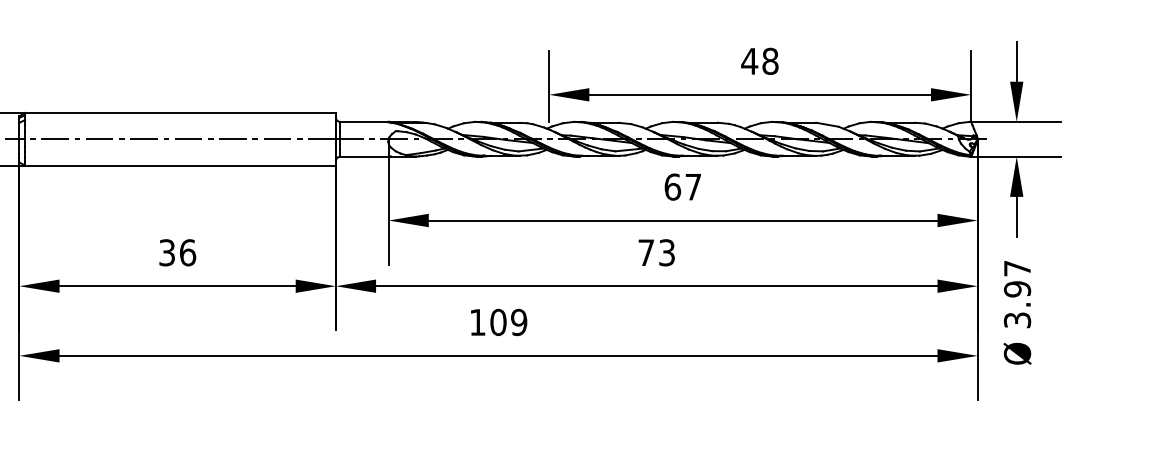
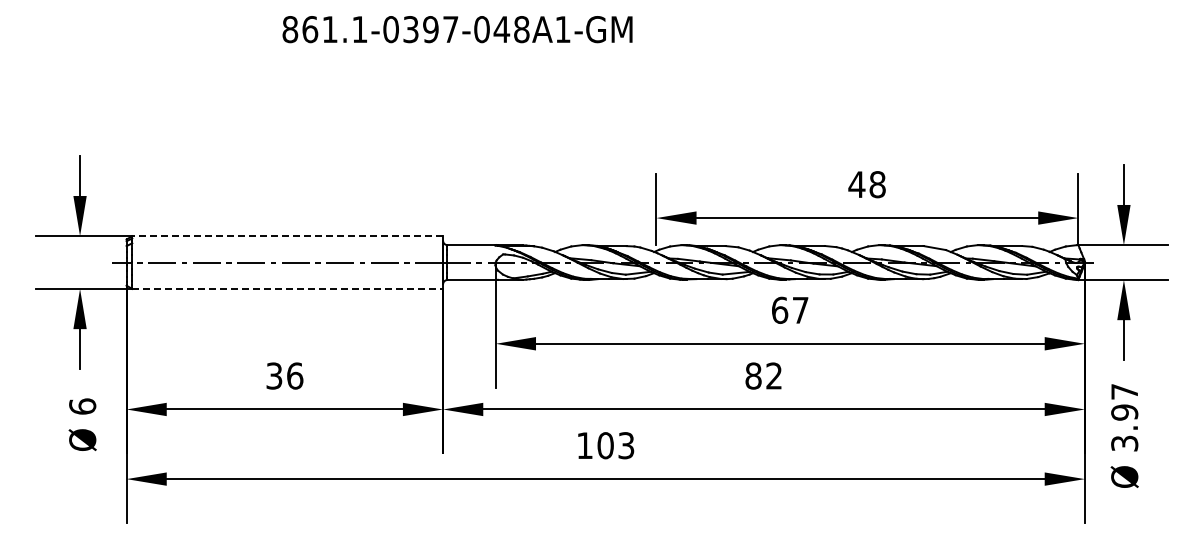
line: (180, 113) -> (287, 236), solid -> dashed
line: (181, 165) -> (288, 288), solid -> dashed
text: (656, 252) -> (763, 375), 73 -> 82
text: (519, 322) -> (626, 445), 109 -> 103

